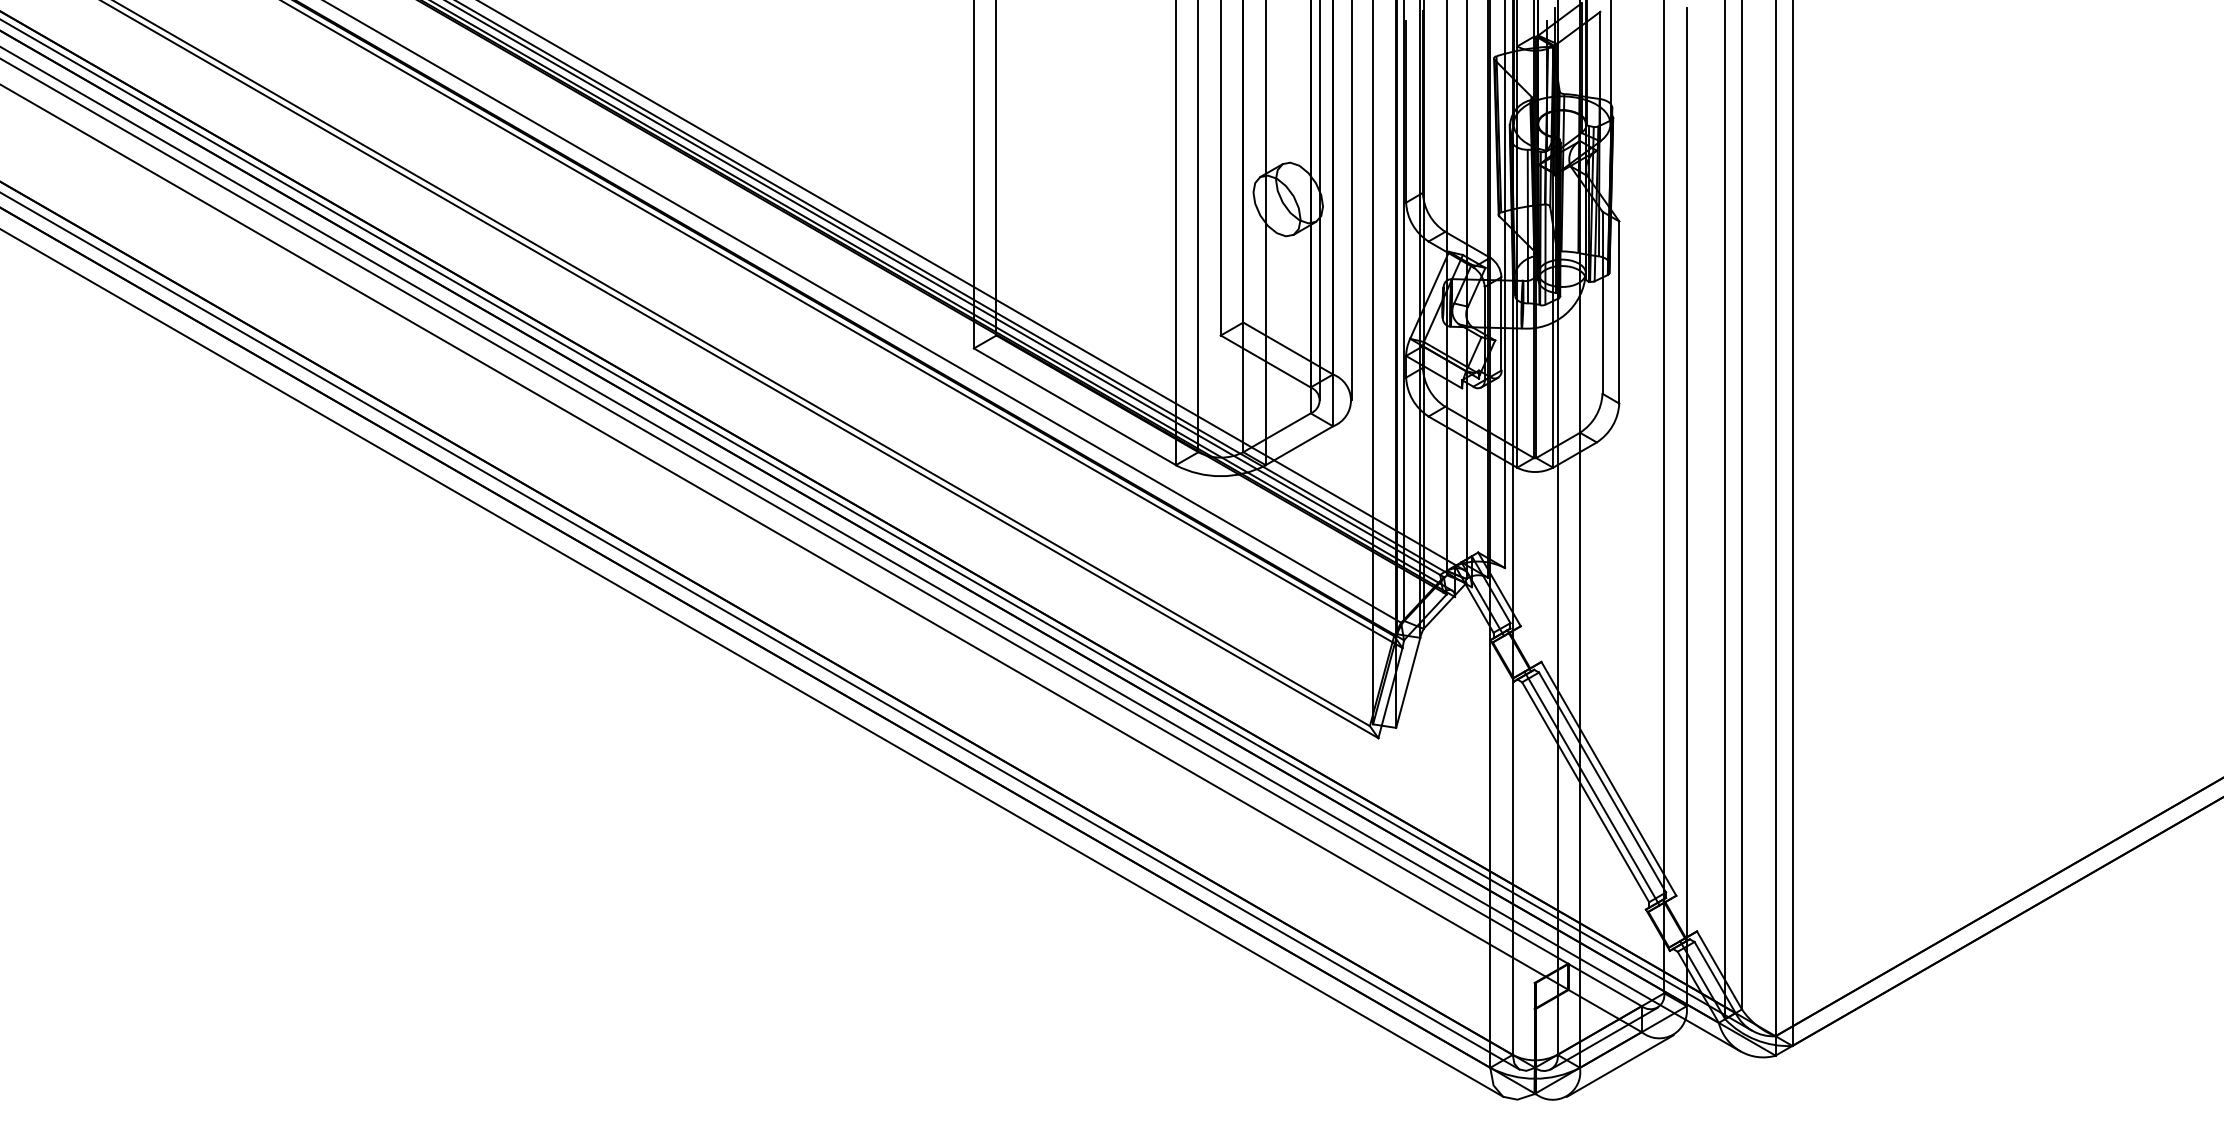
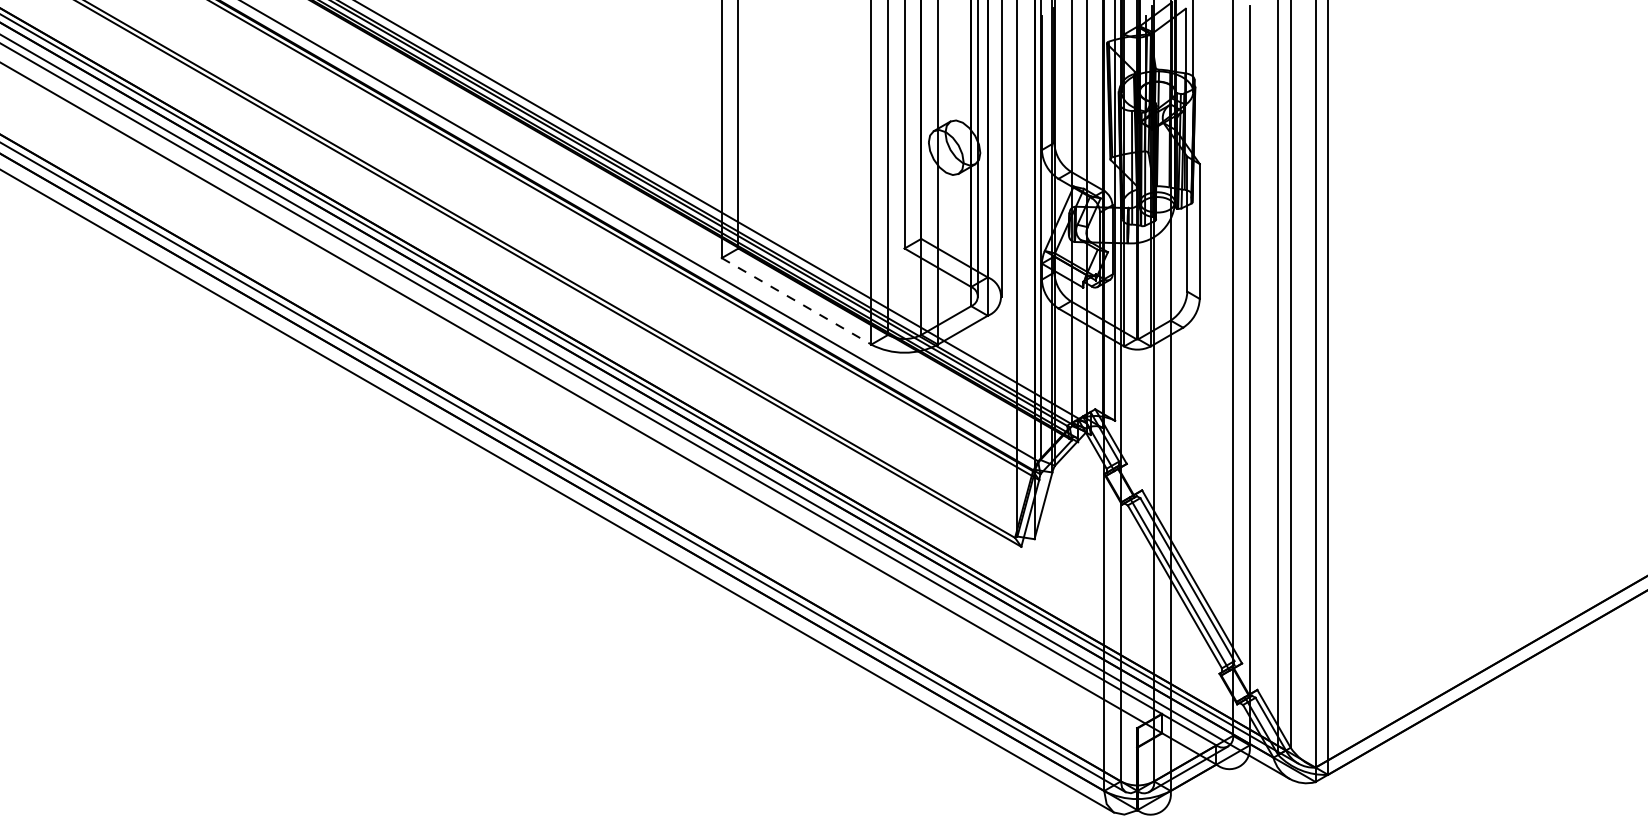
line: (1075, 406) -> (796, 301), solid -> dashed
line: (1619, 1065) -> (1199, 789), removed

